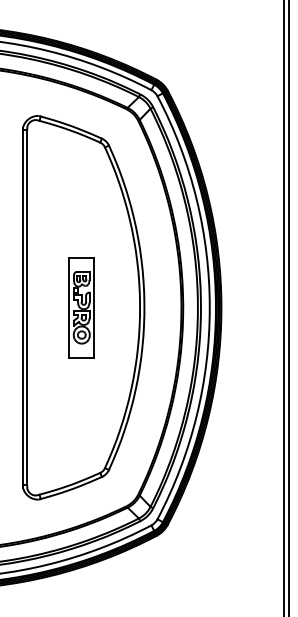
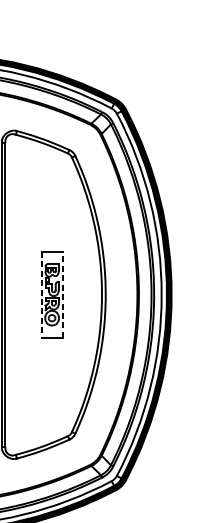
line: (94, 307) -> (62, 294), solid -> dashed
line: (69, 308) -> (41, 295), solid -> dashed

